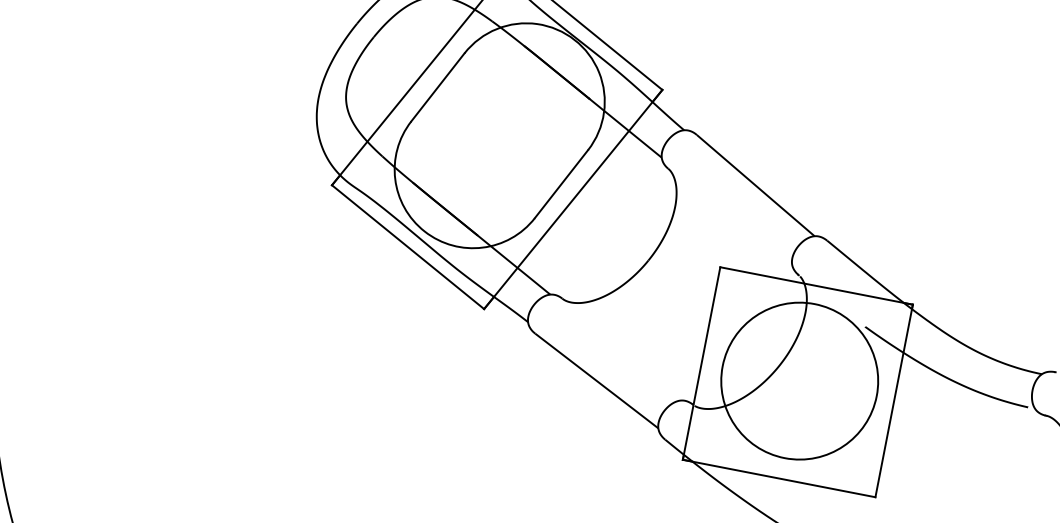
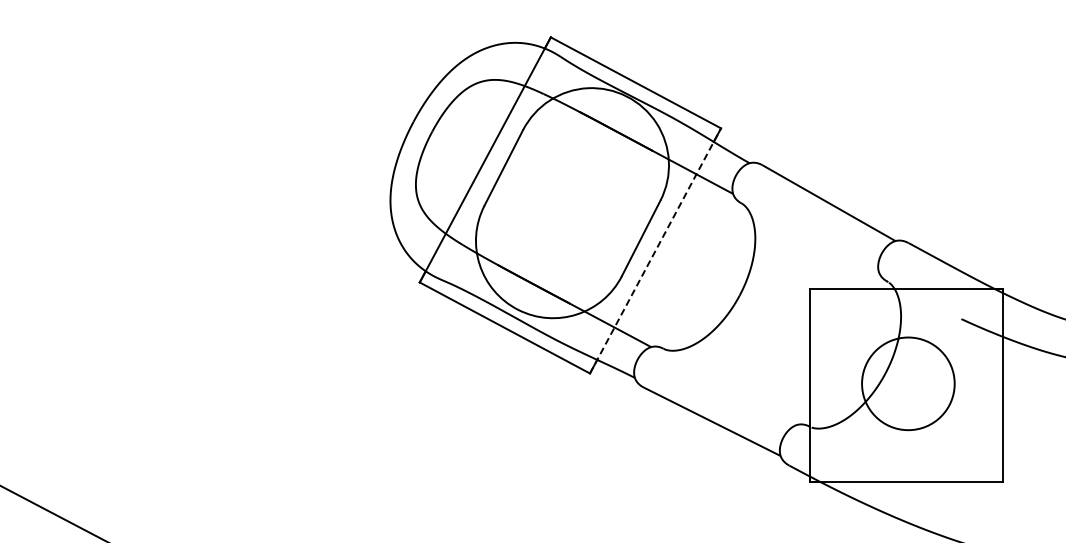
line: (573, 199) -> (655, 250), solid -> dashed
circle: (799, 380) -> (908, 383), size x0.6

